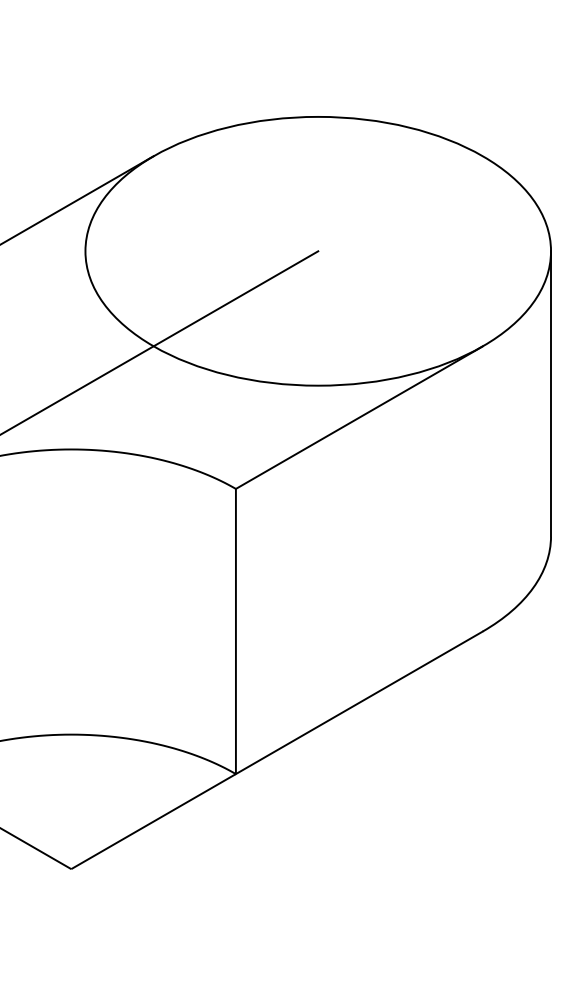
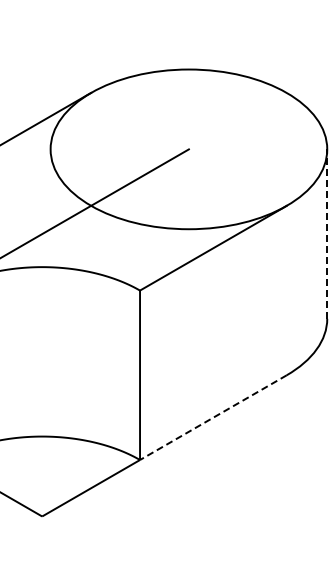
line: (551, 394) -> (327, 234), solid -> dashed
line: (359, 702) -> (213, 417), solid -> dashed

